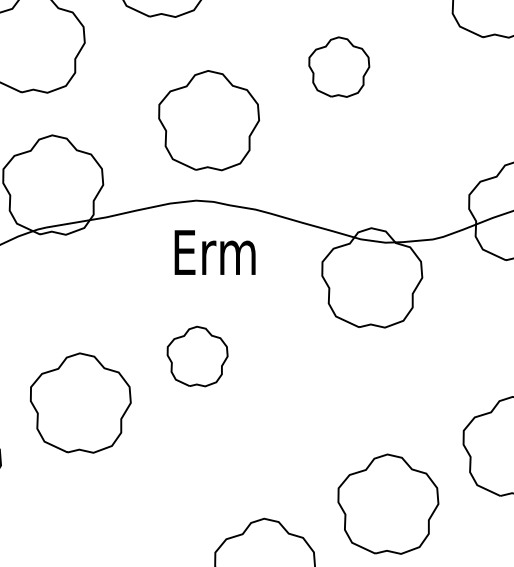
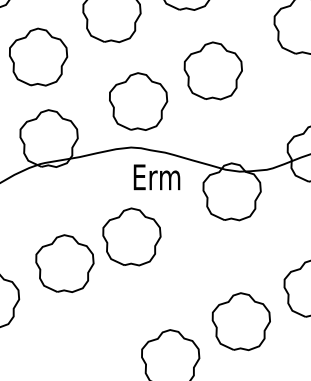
part: (338, 66) -> (212, 70), size x1.67
text: (214, 252) -> (156, 177), moved
part: (196, 355) -> (131, 236), size x1.67

